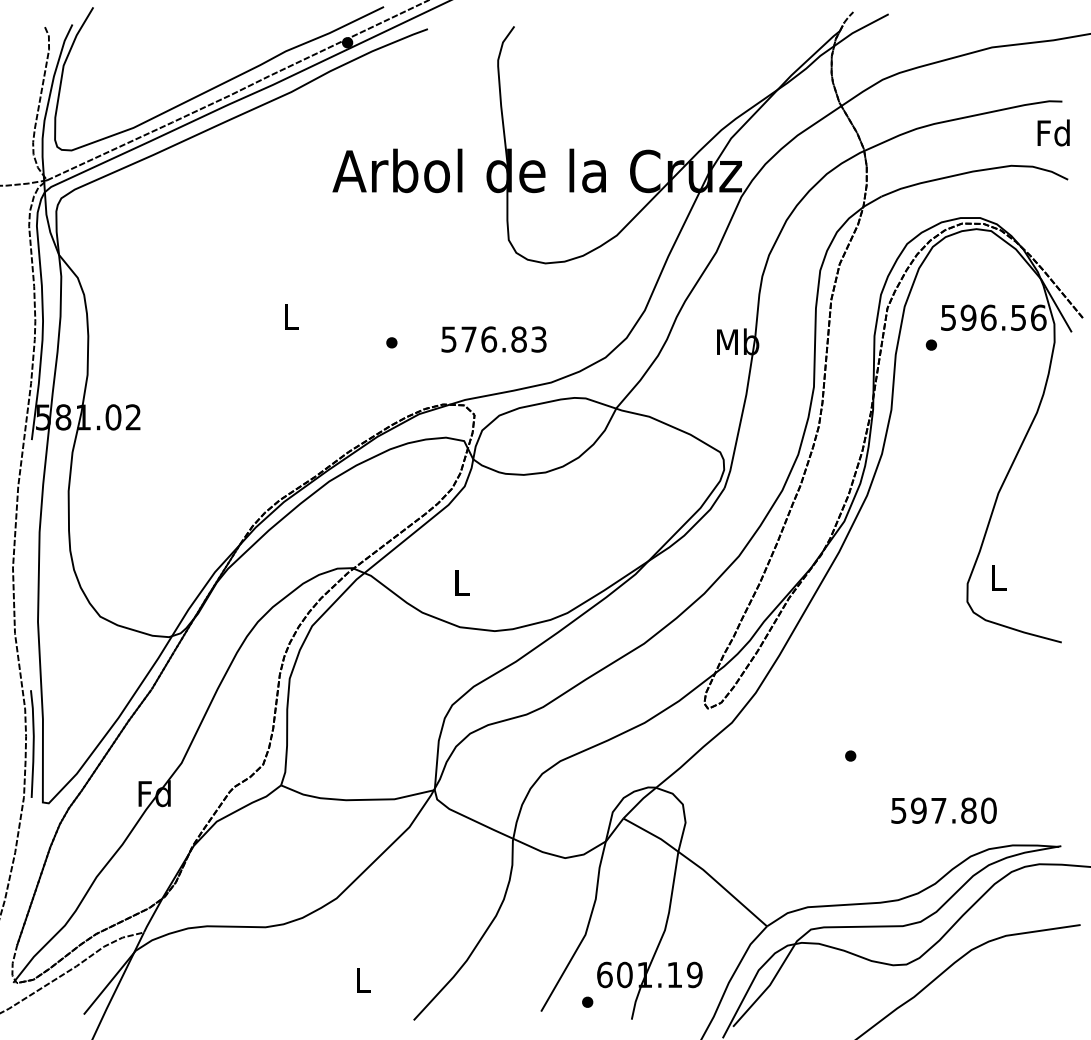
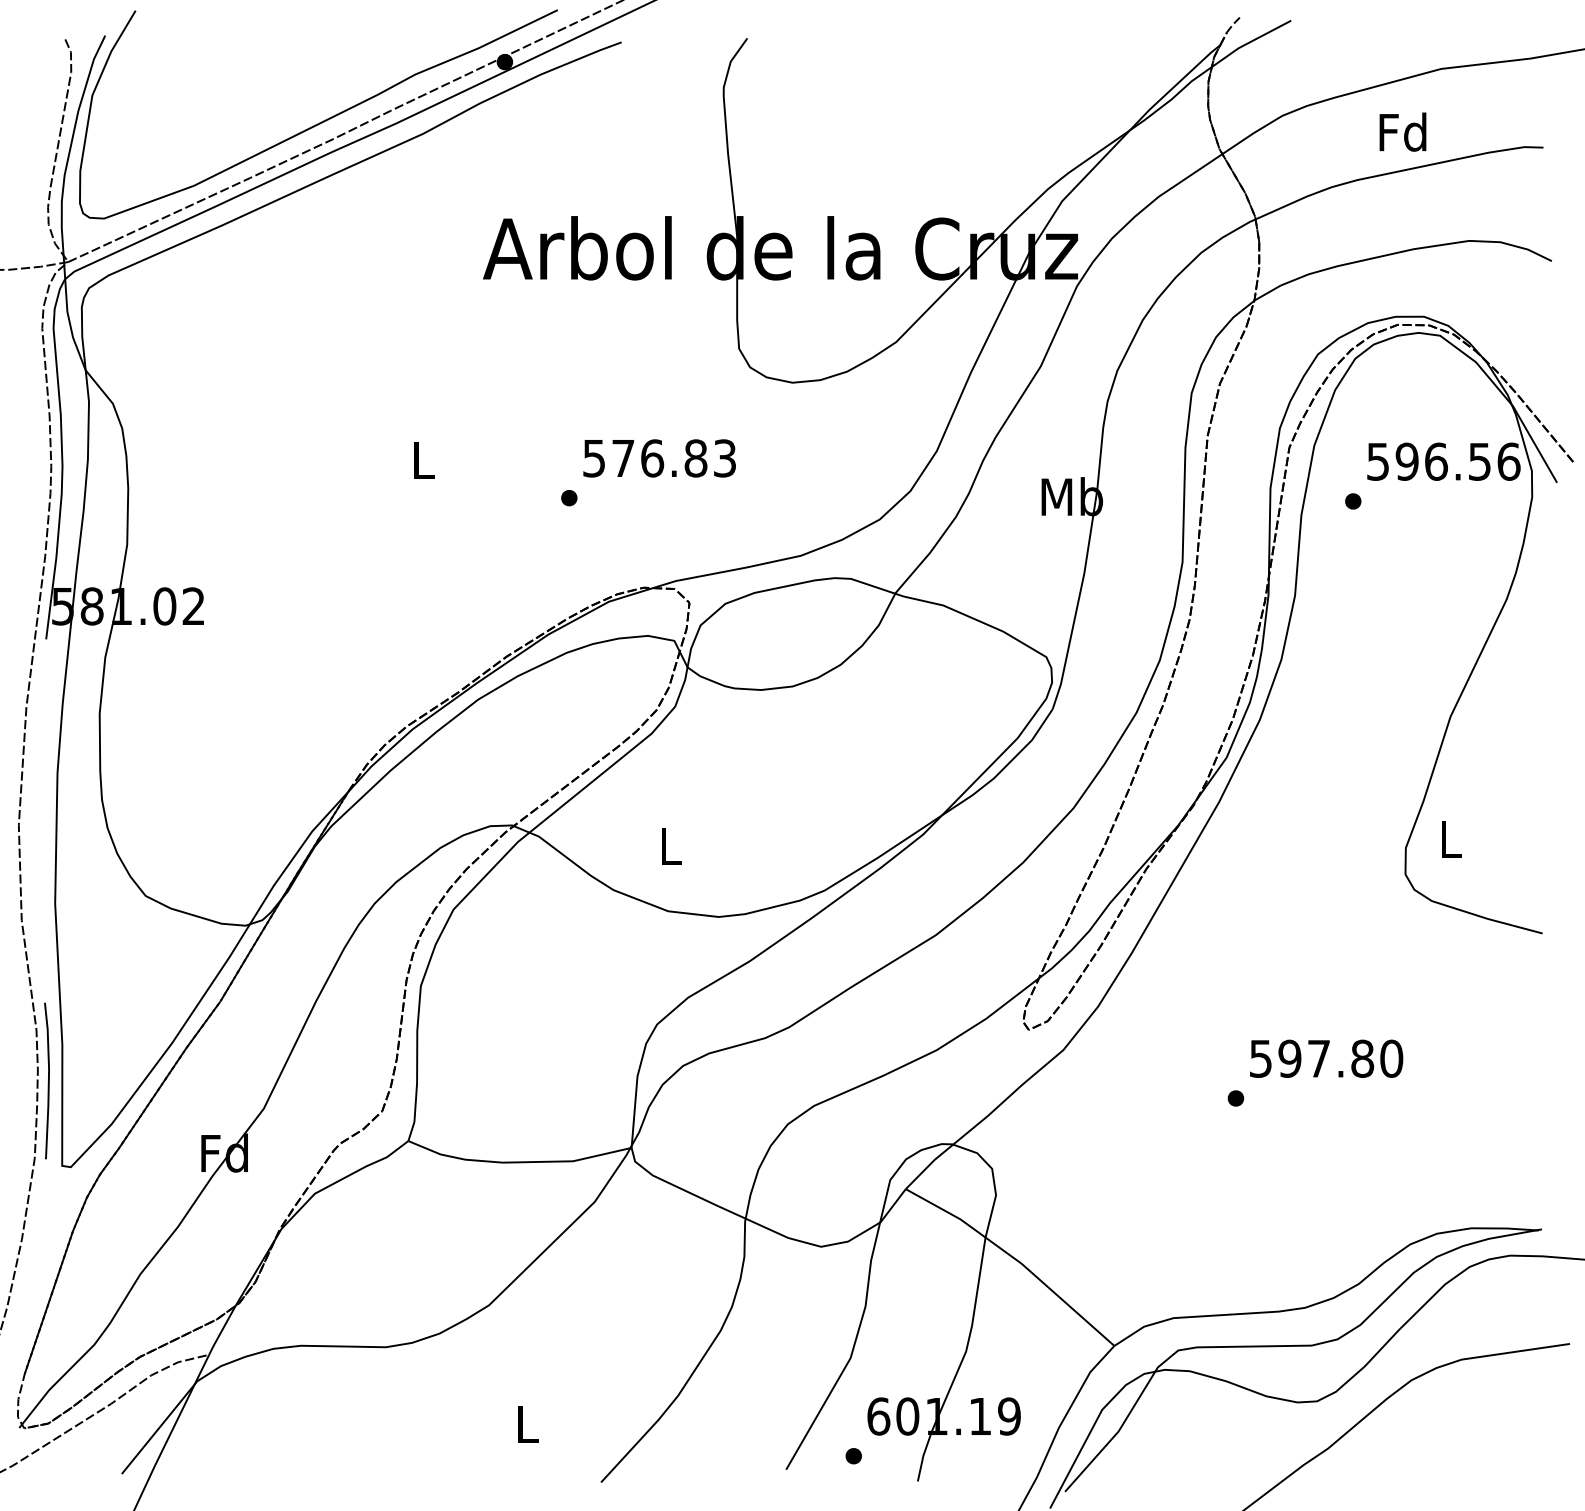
text: (1053, 132) -> (1402, 131), moved
text: (493, 339) -> (658, 458), moved
text: (943, 810) -> (1325, 1058), moved

